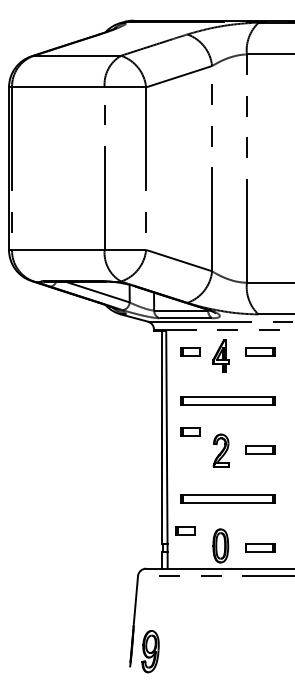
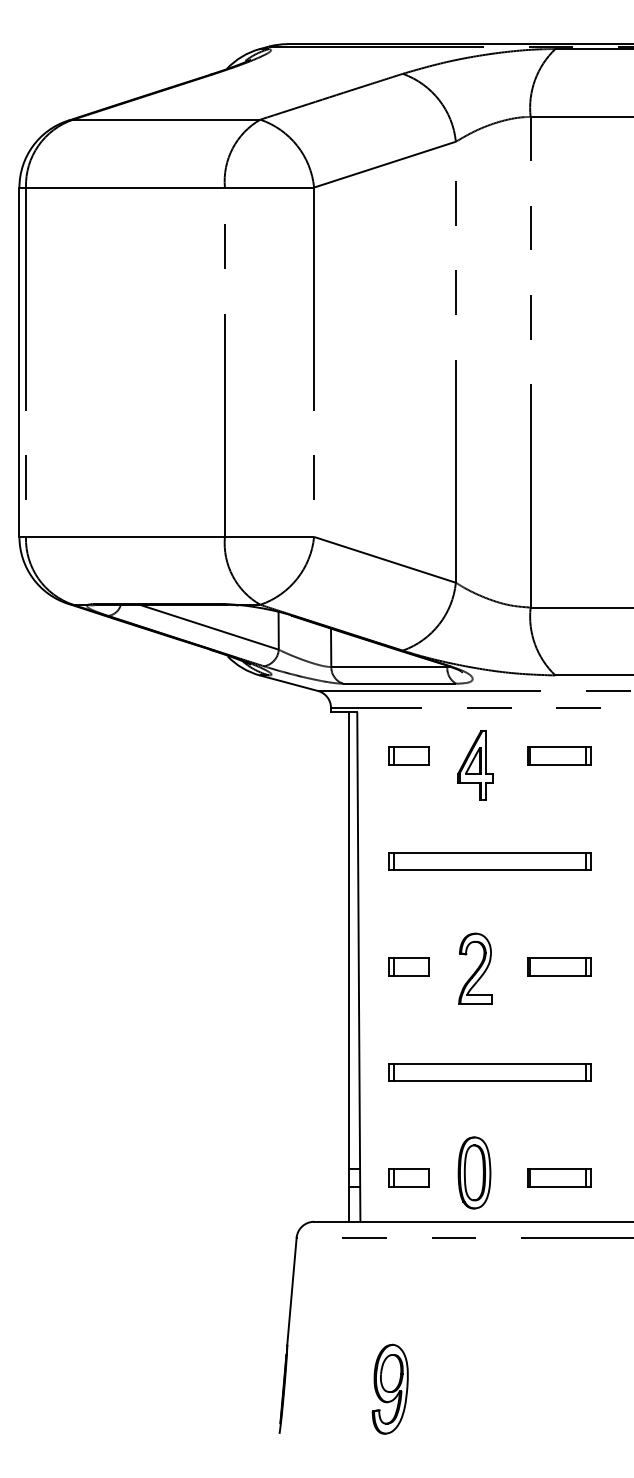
part: (190, 431) -> (409, 965), moved
part: (185, 530) -> (409, 1176), moved
part: (150, 651) -> (390, 1389), moved

